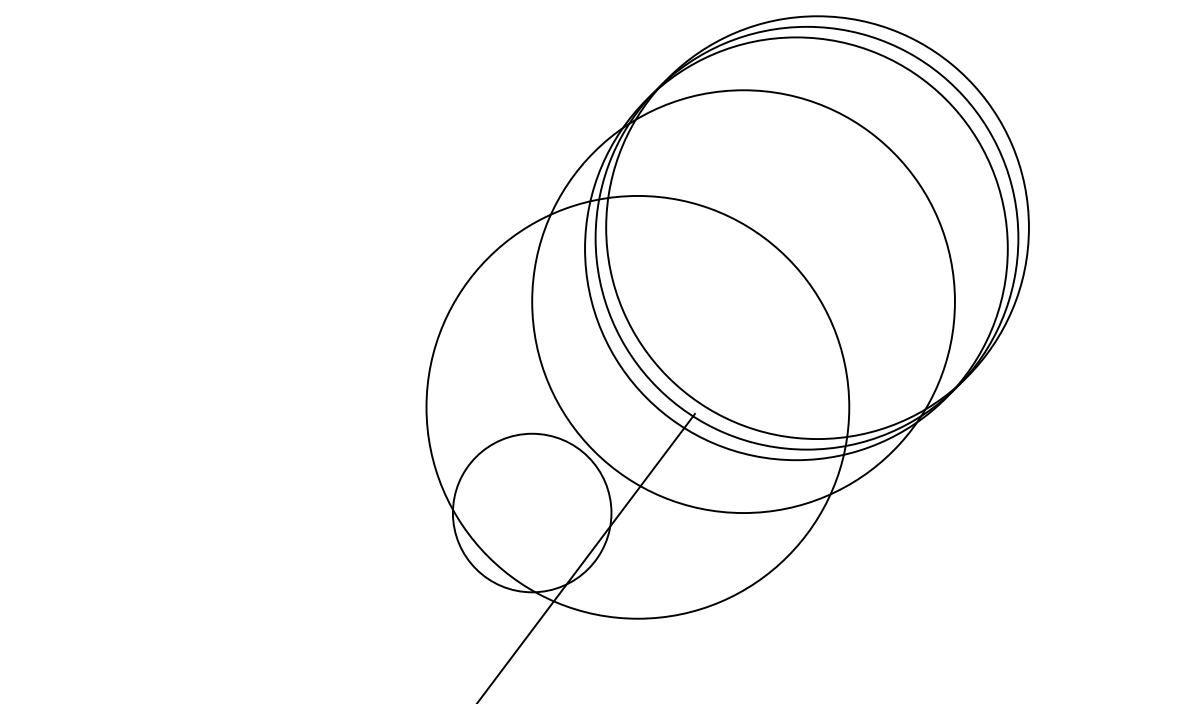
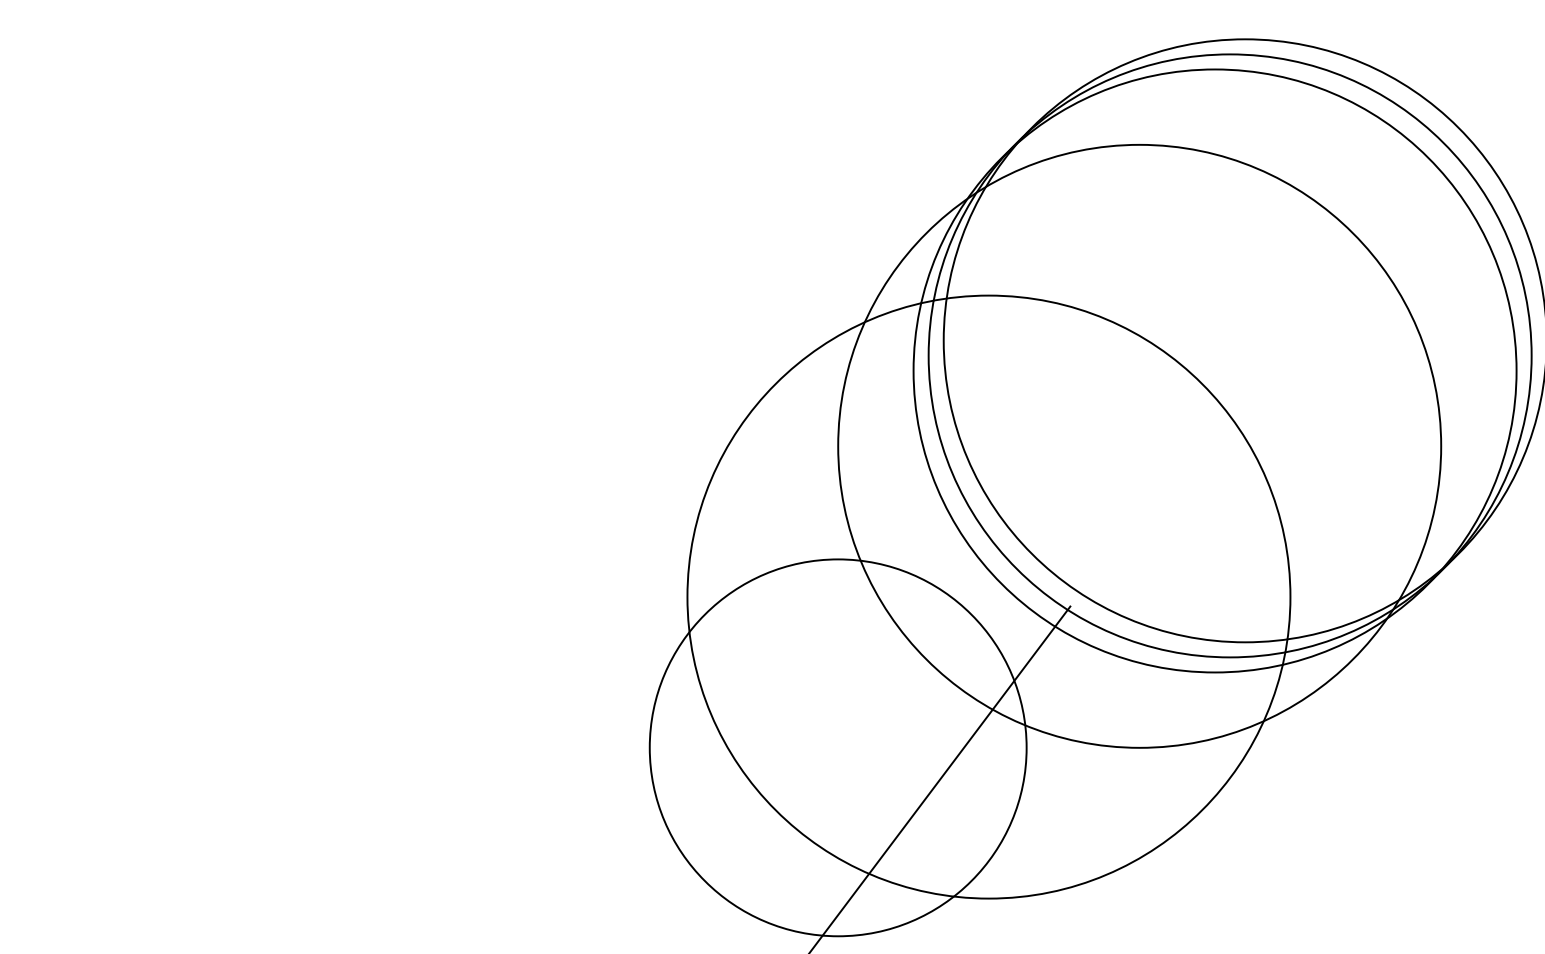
circle: (532, 512) -> (838, 747), size x1.67

